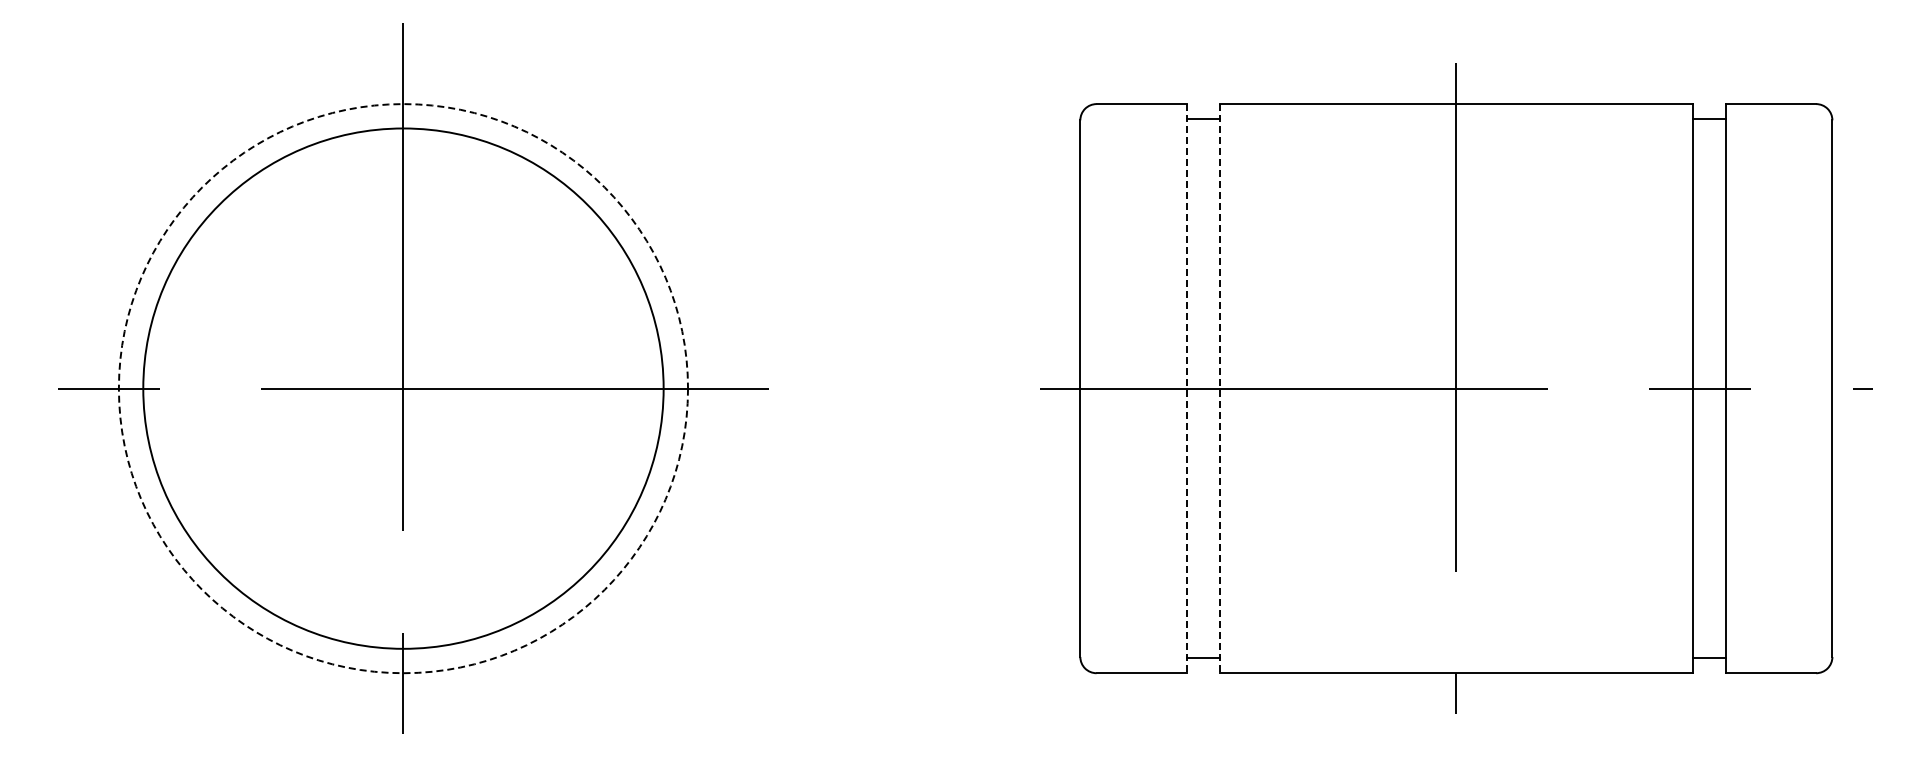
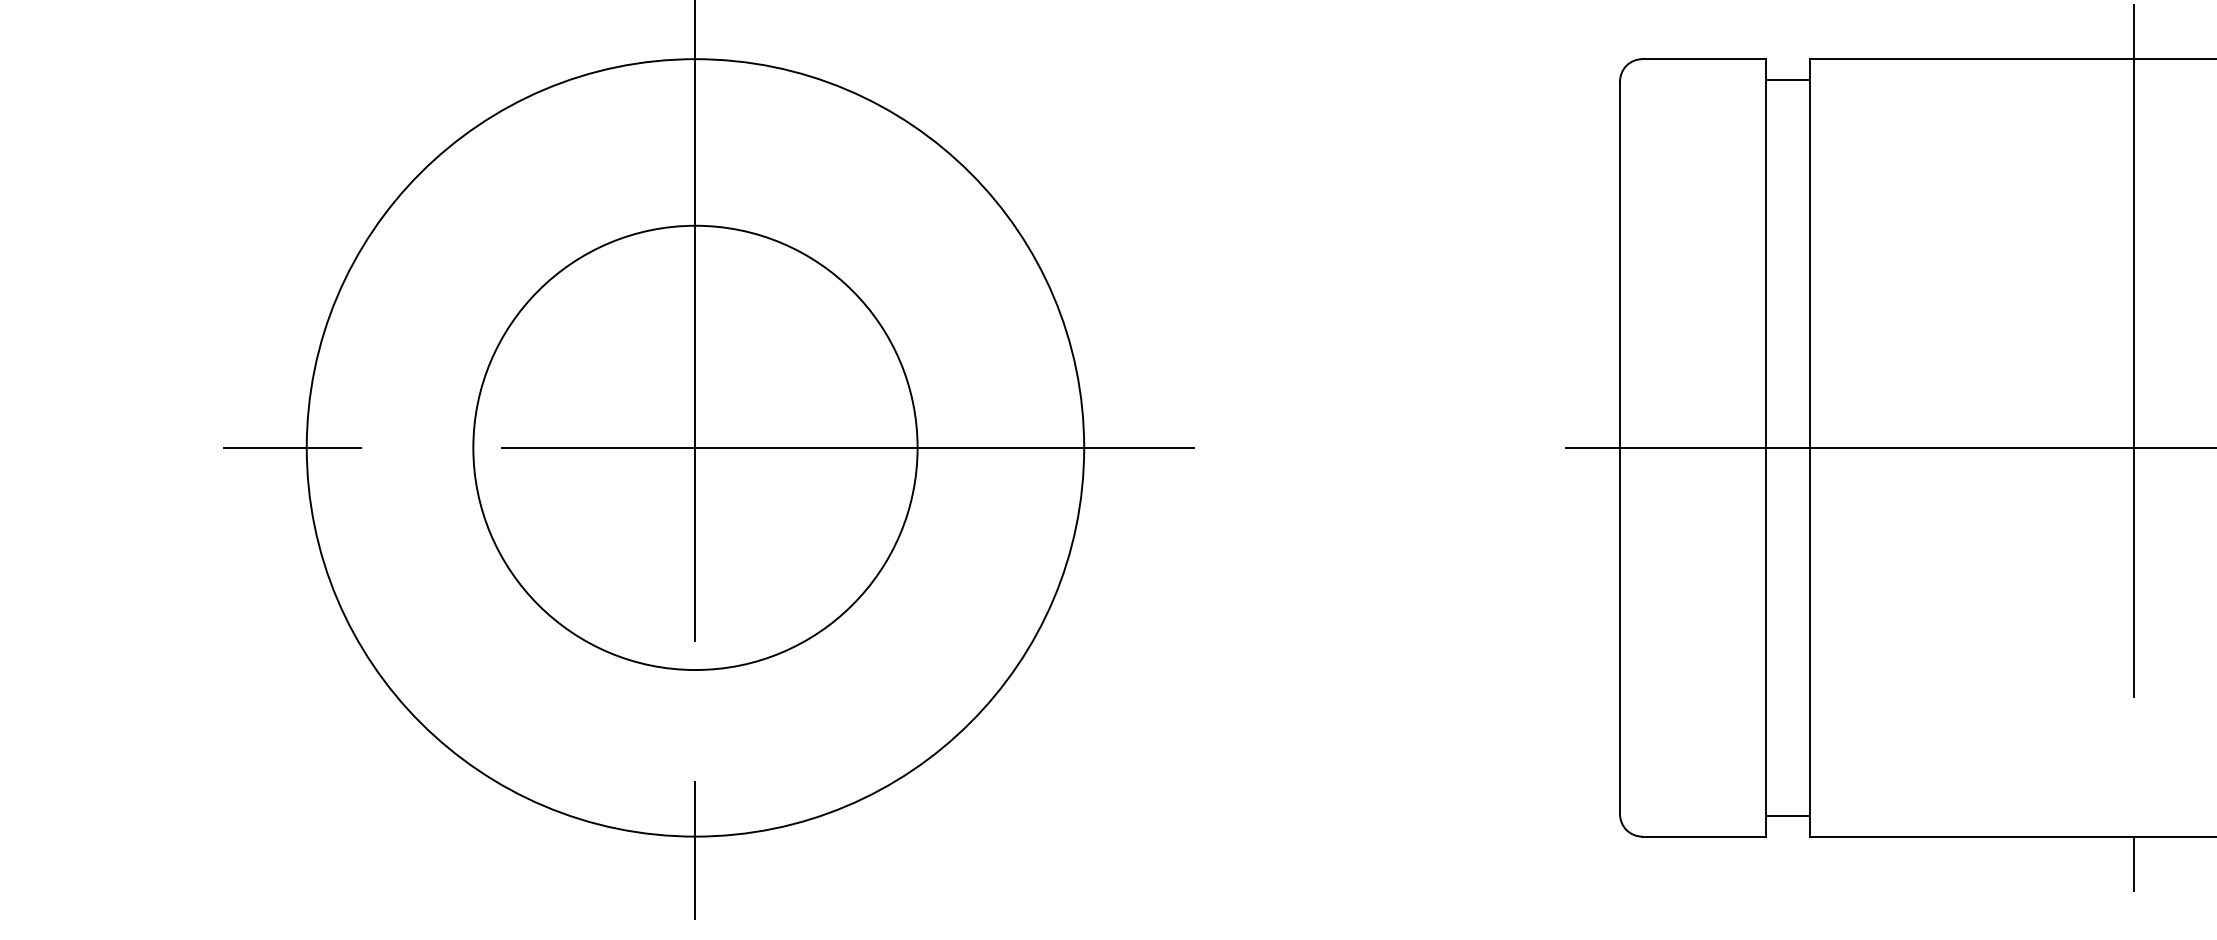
circle: (403, 388) -> (695, 447), dashed -> solid
circle: (403, 388) -> (695, 447), size x0.62
line: (1187, 388) -> (1766, 447), dashed -> solid
line: (1219, 388) -> (1810, 447), dashed -> solid

